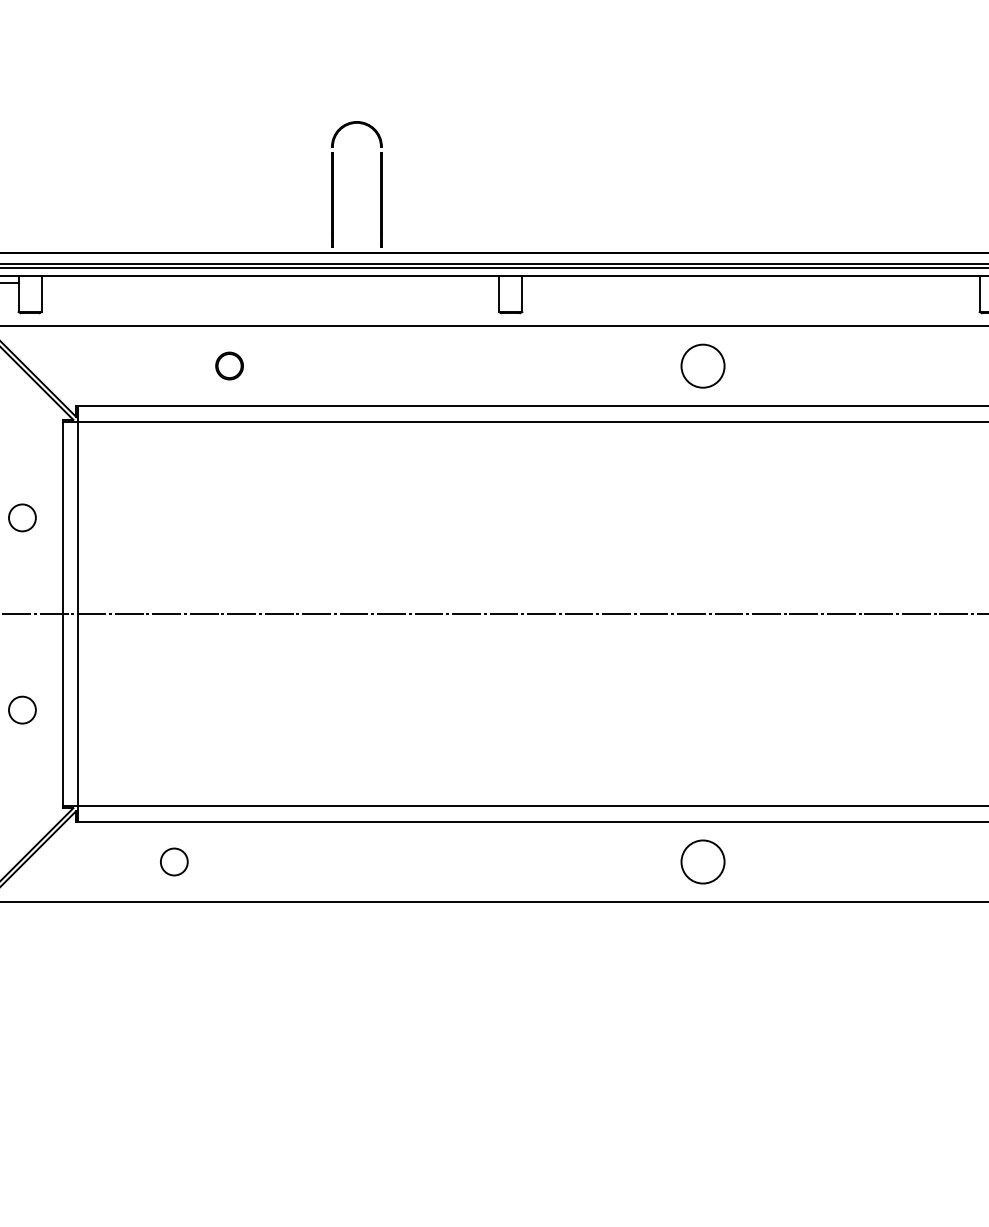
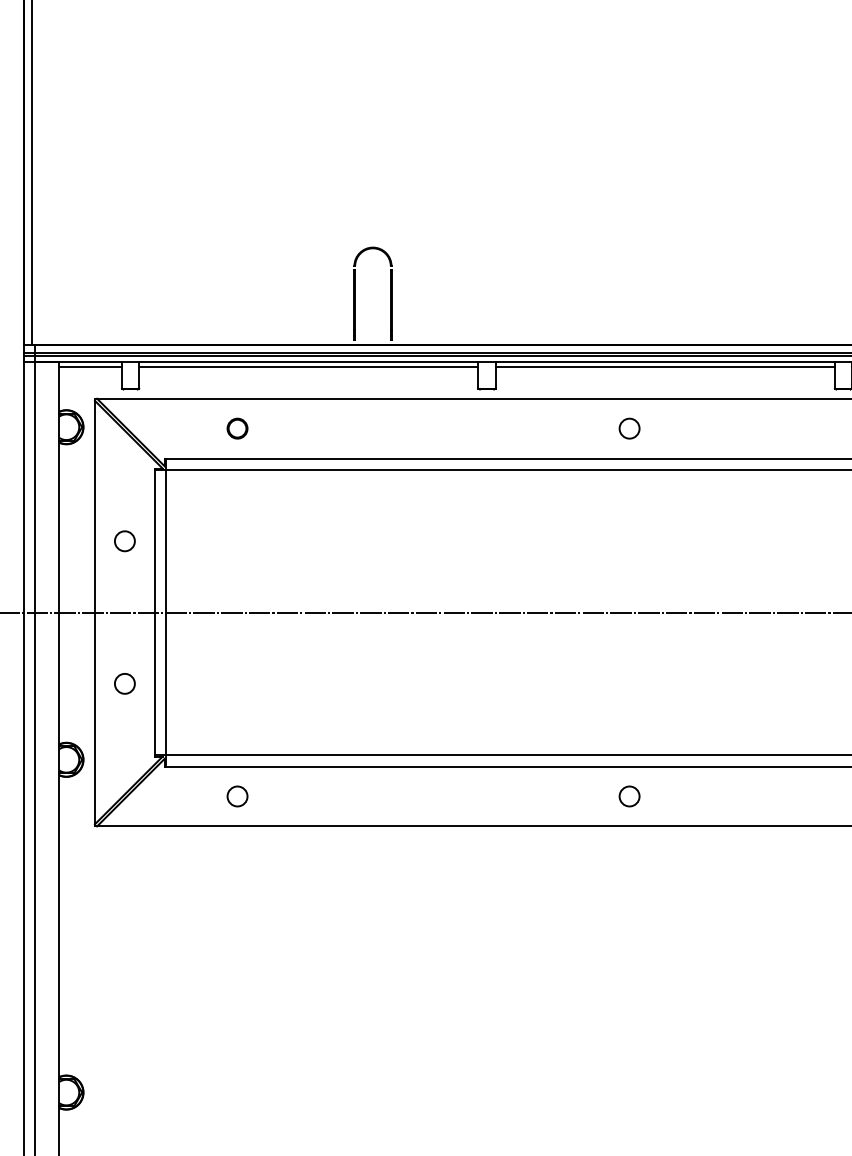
line: (269, 283) -> (308, 367), added
line: (750, 283) -> (664, 367), added
part: (229, 365) -> (237, 428), moved
circle: (702, 365) -> (629, 428), size x0.62
circle: (702, 862) -> (629, 796), size x0.62

